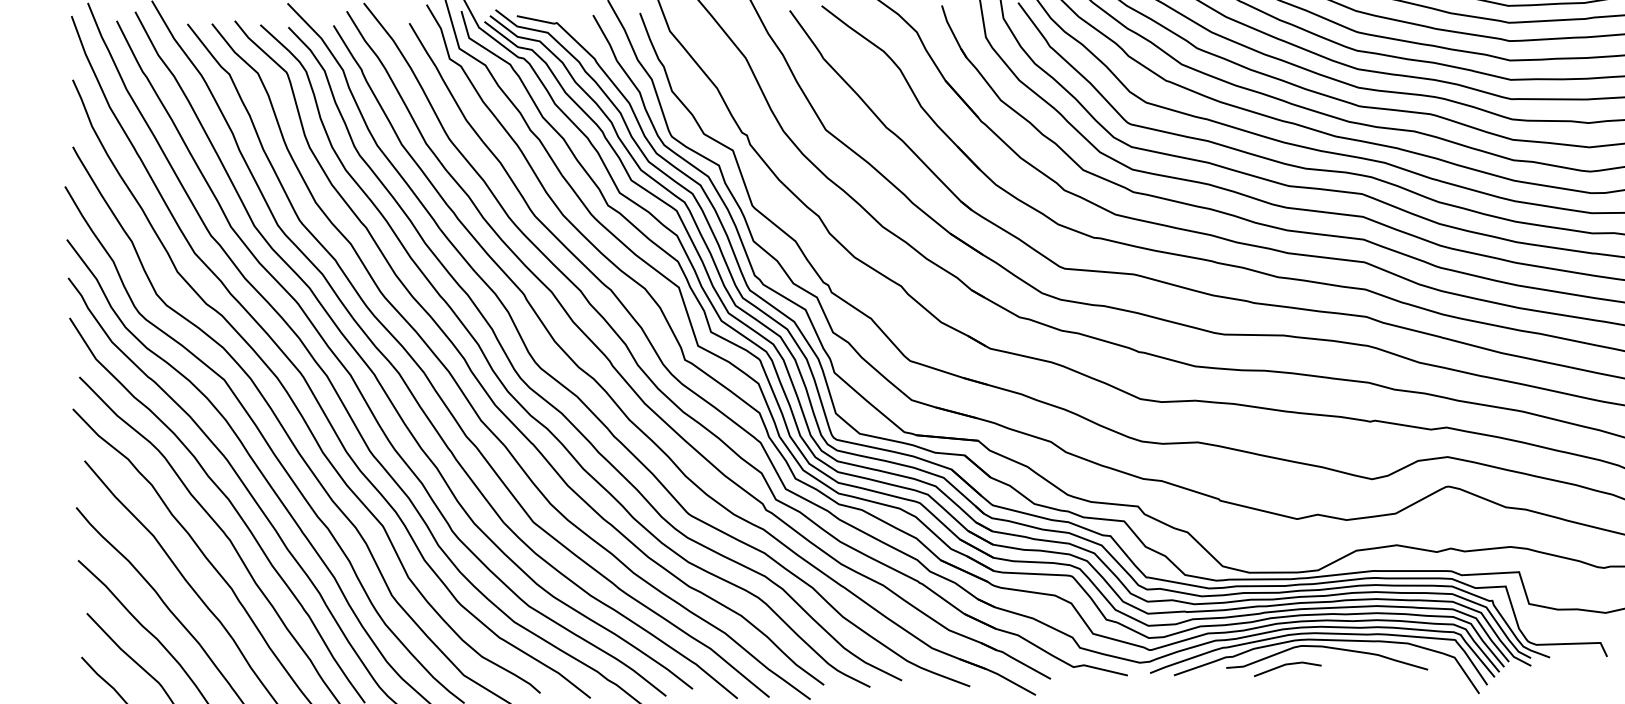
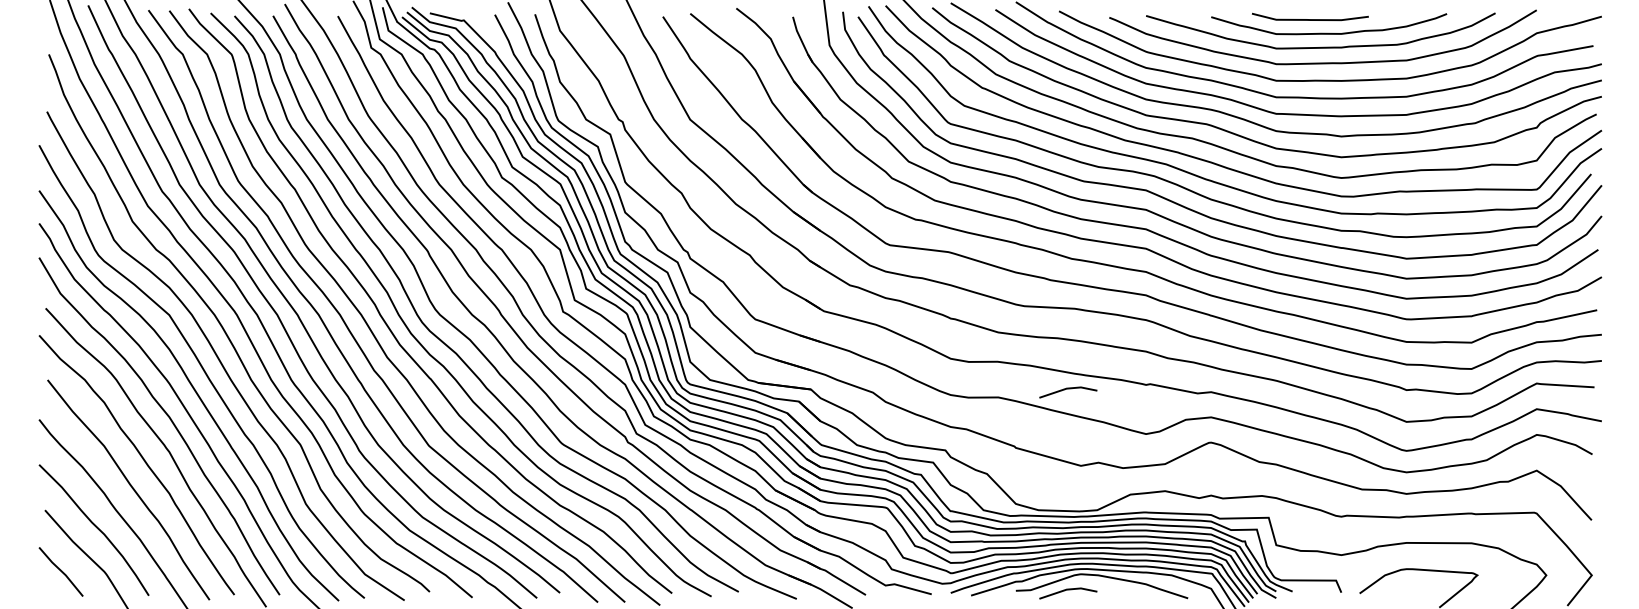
line: (1279, 430) -> (1068, 389), added

